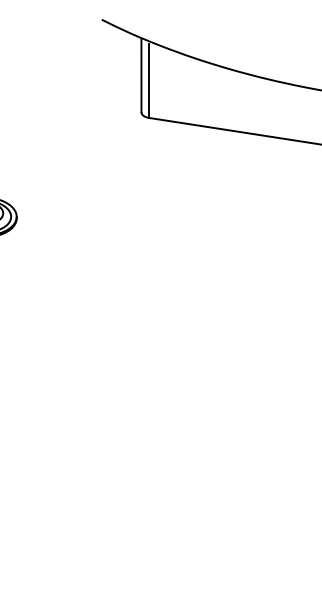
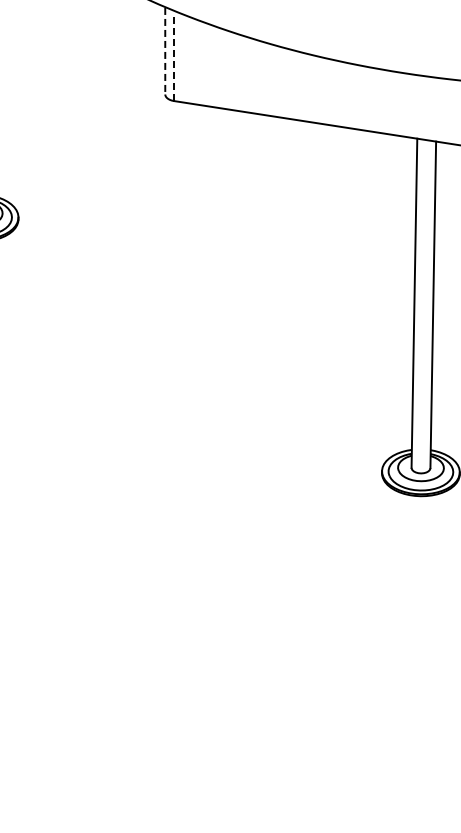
line: (141, 75) -> (165, 51), solid -> dashed
line: (148, 80) -> (173, 57), solid -> dashed

